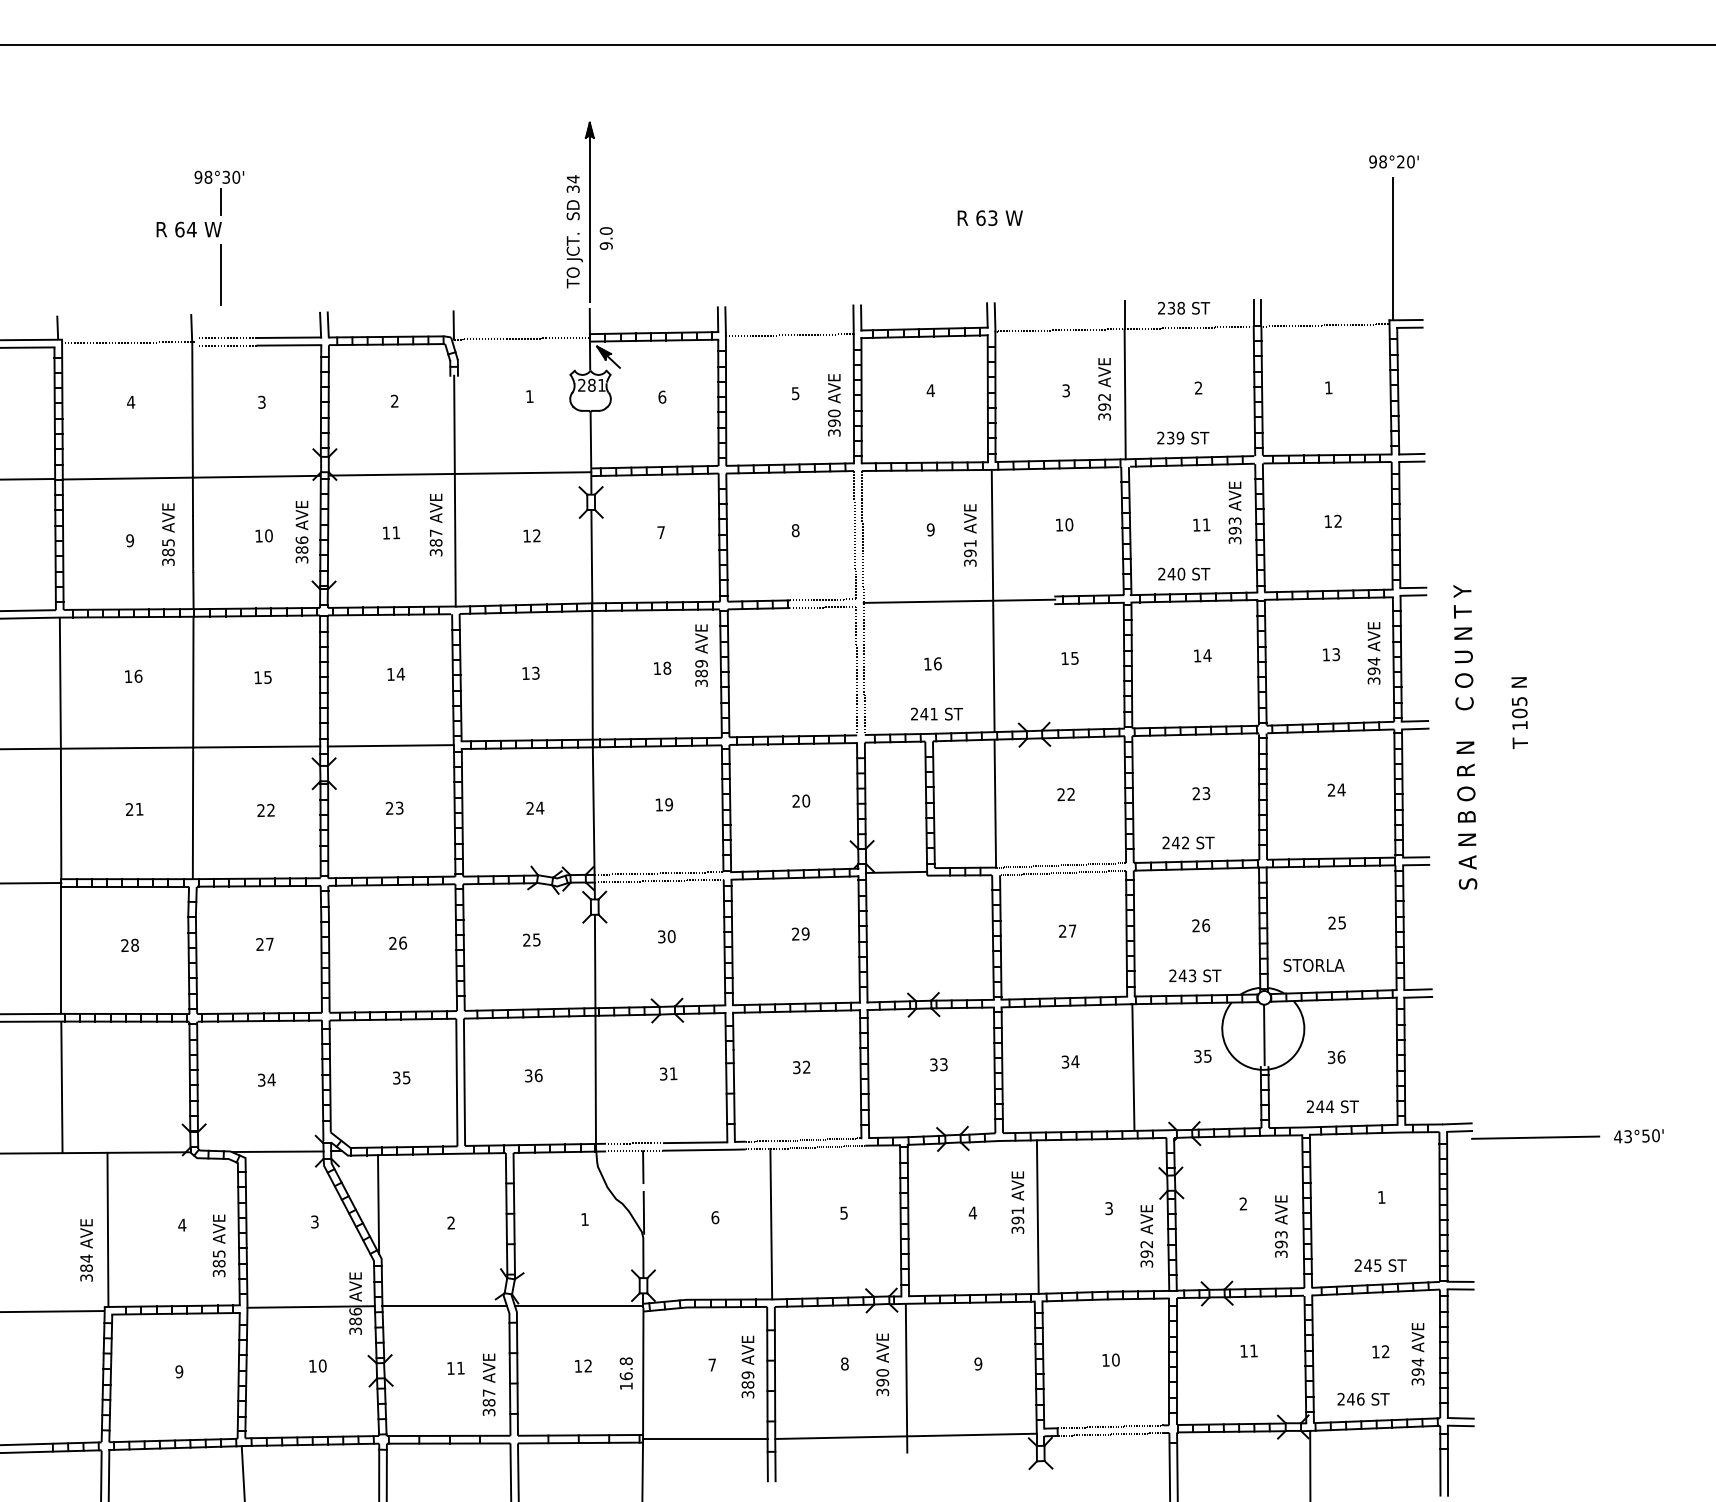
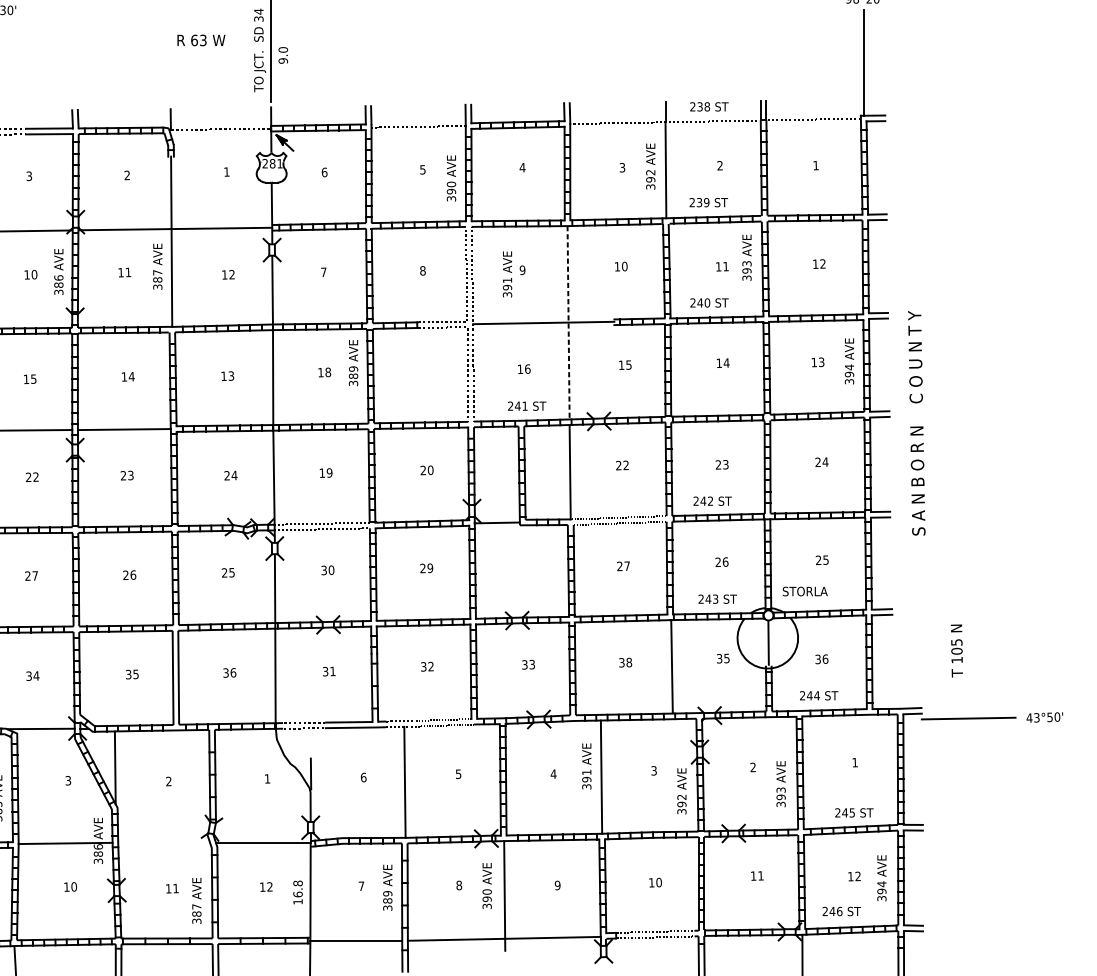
text: (989, 217) -> (200, 39), moved
text: (970, 535) -> (507, 274), moved
line: (993, 600) -> (568, 322), solid -> dashed
text: (1519, 713) -> (956, 651), moved
text: (1075, 1061) -> (629, 662), 34 -> 38
line: (643, 1167) -> (310, 740), removed
line: (444, 1306) -> (163, 843), removed

